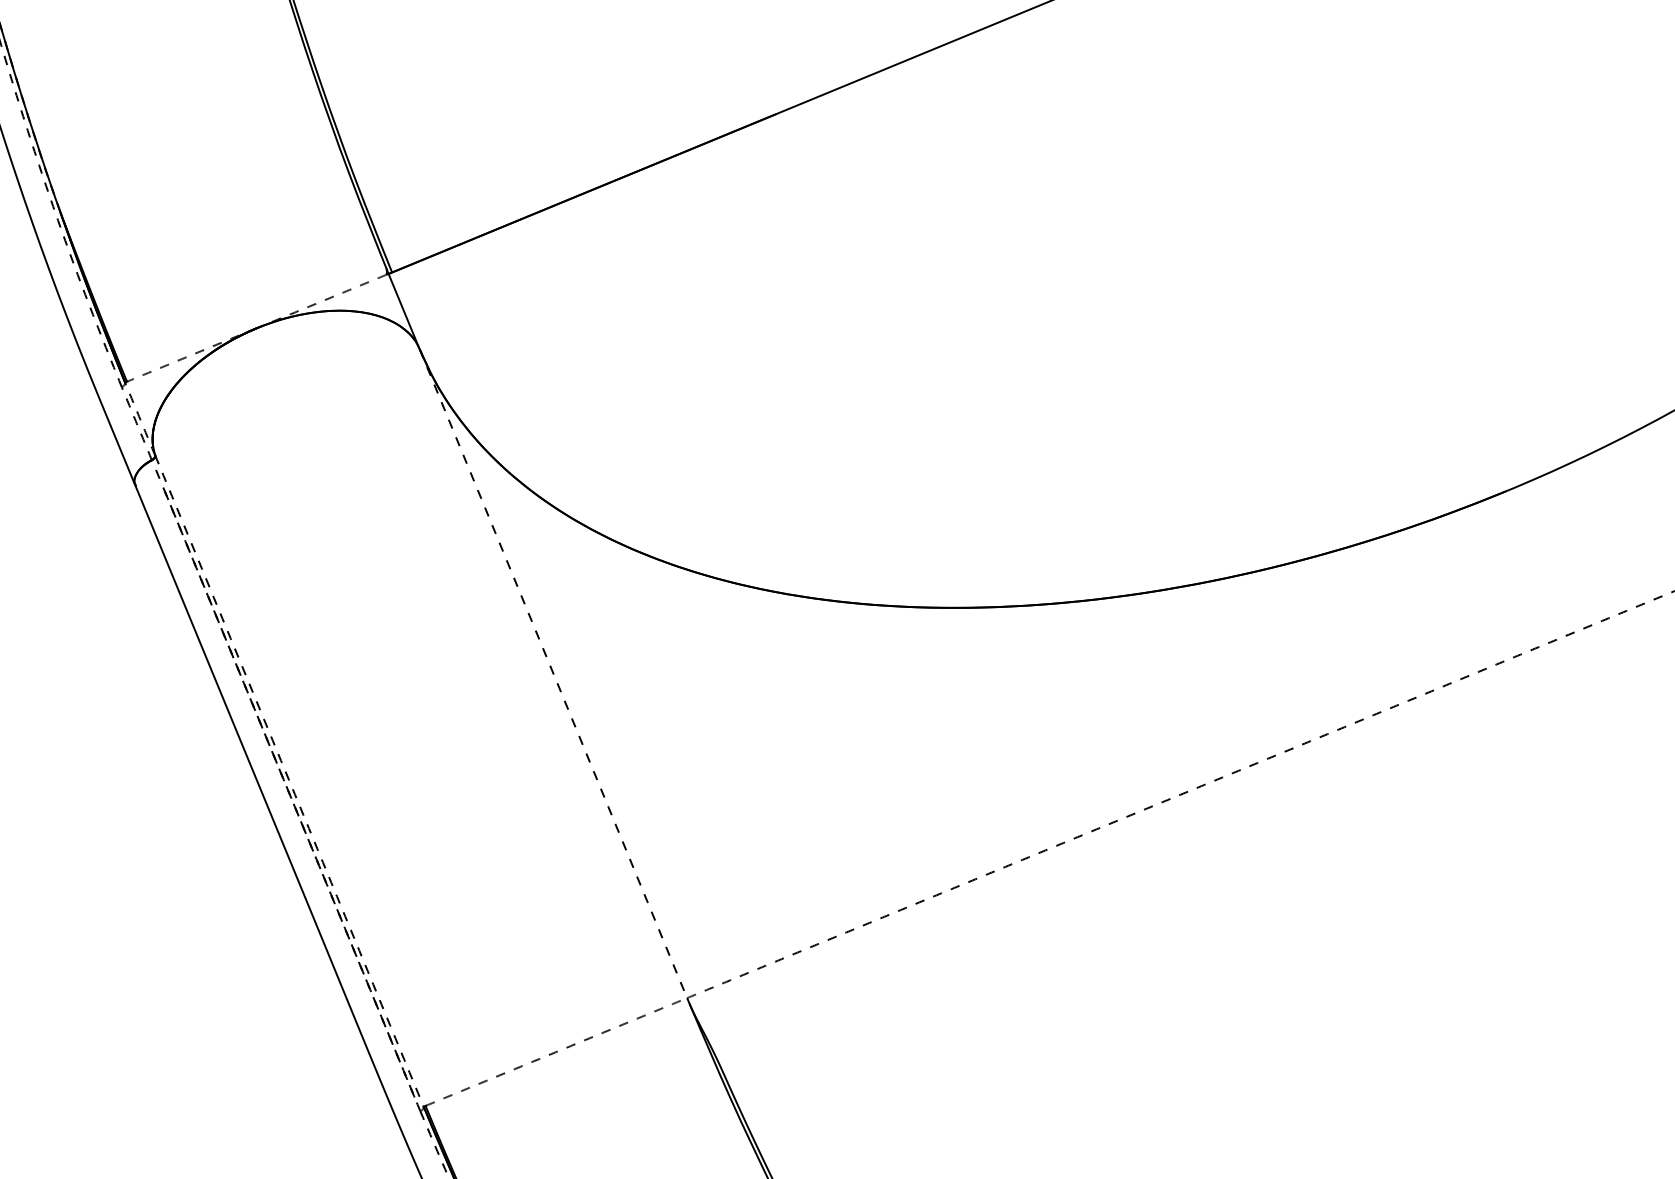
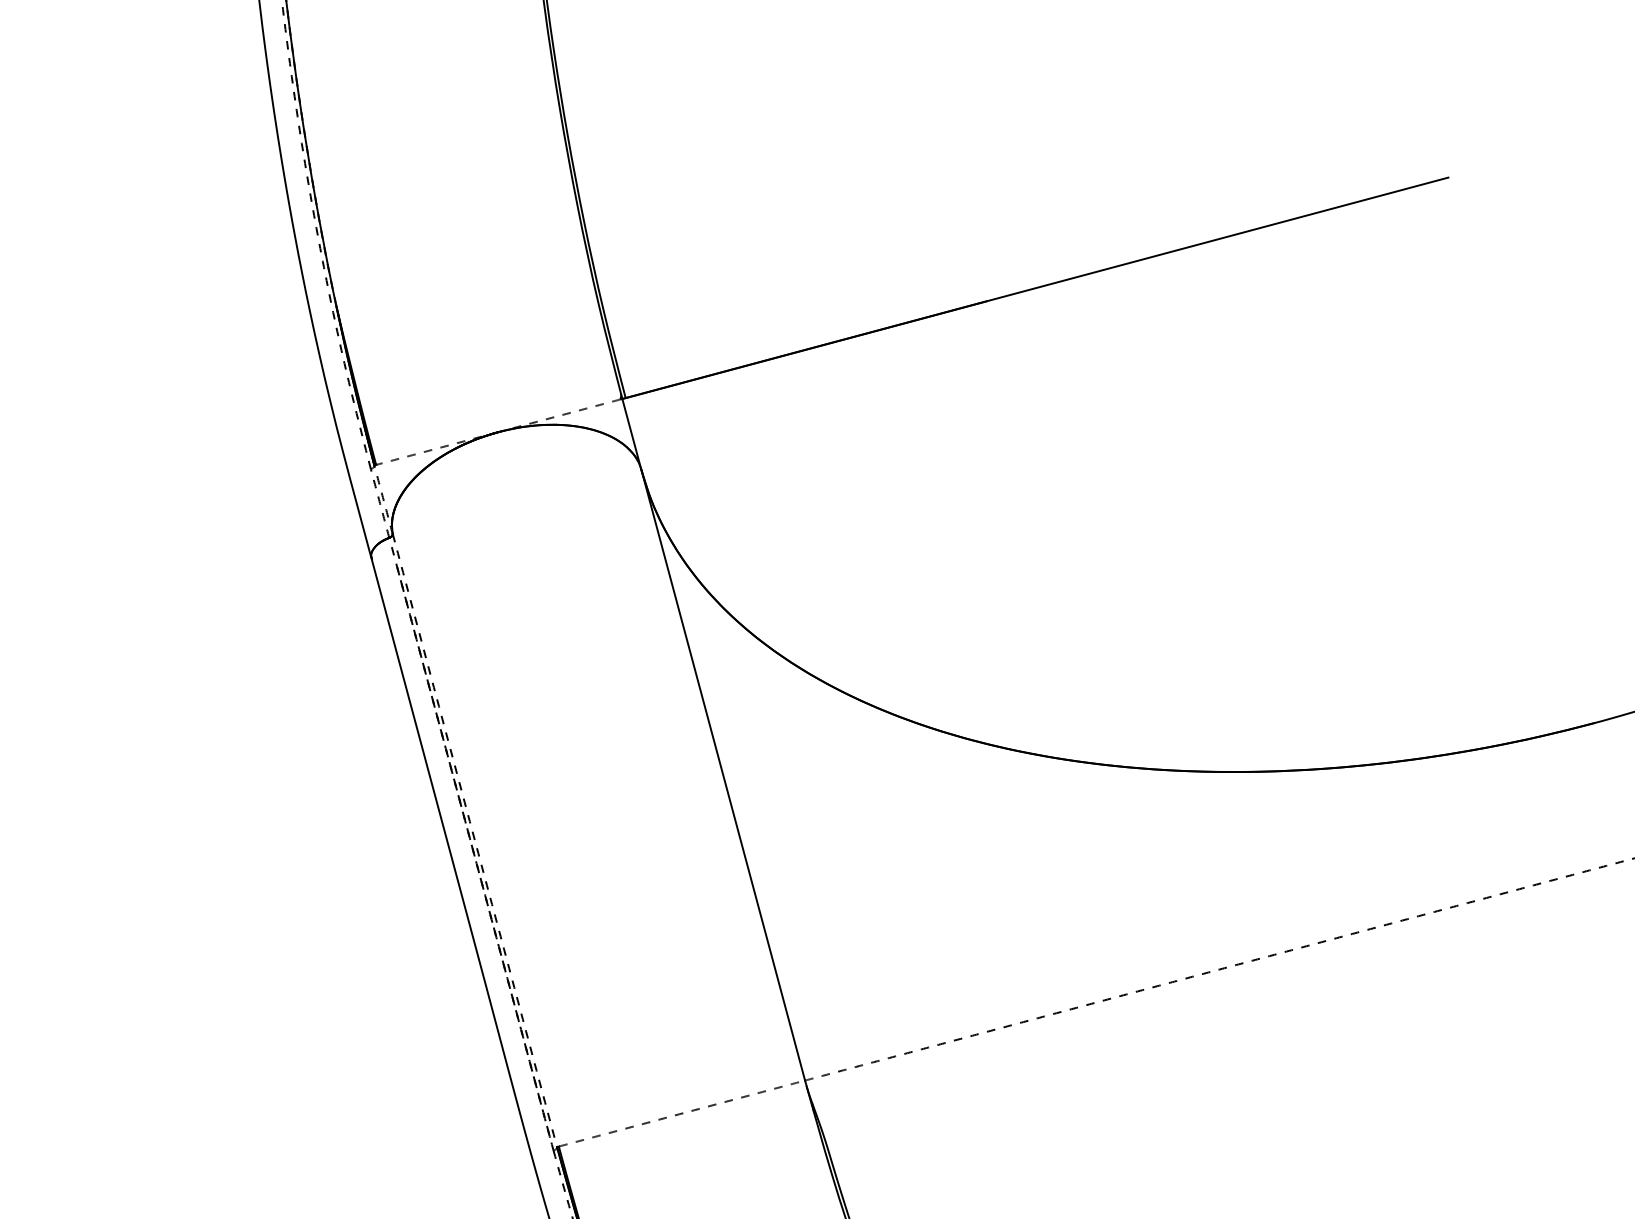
line: (553, 673) -> (723, 775), dashed -> solid

